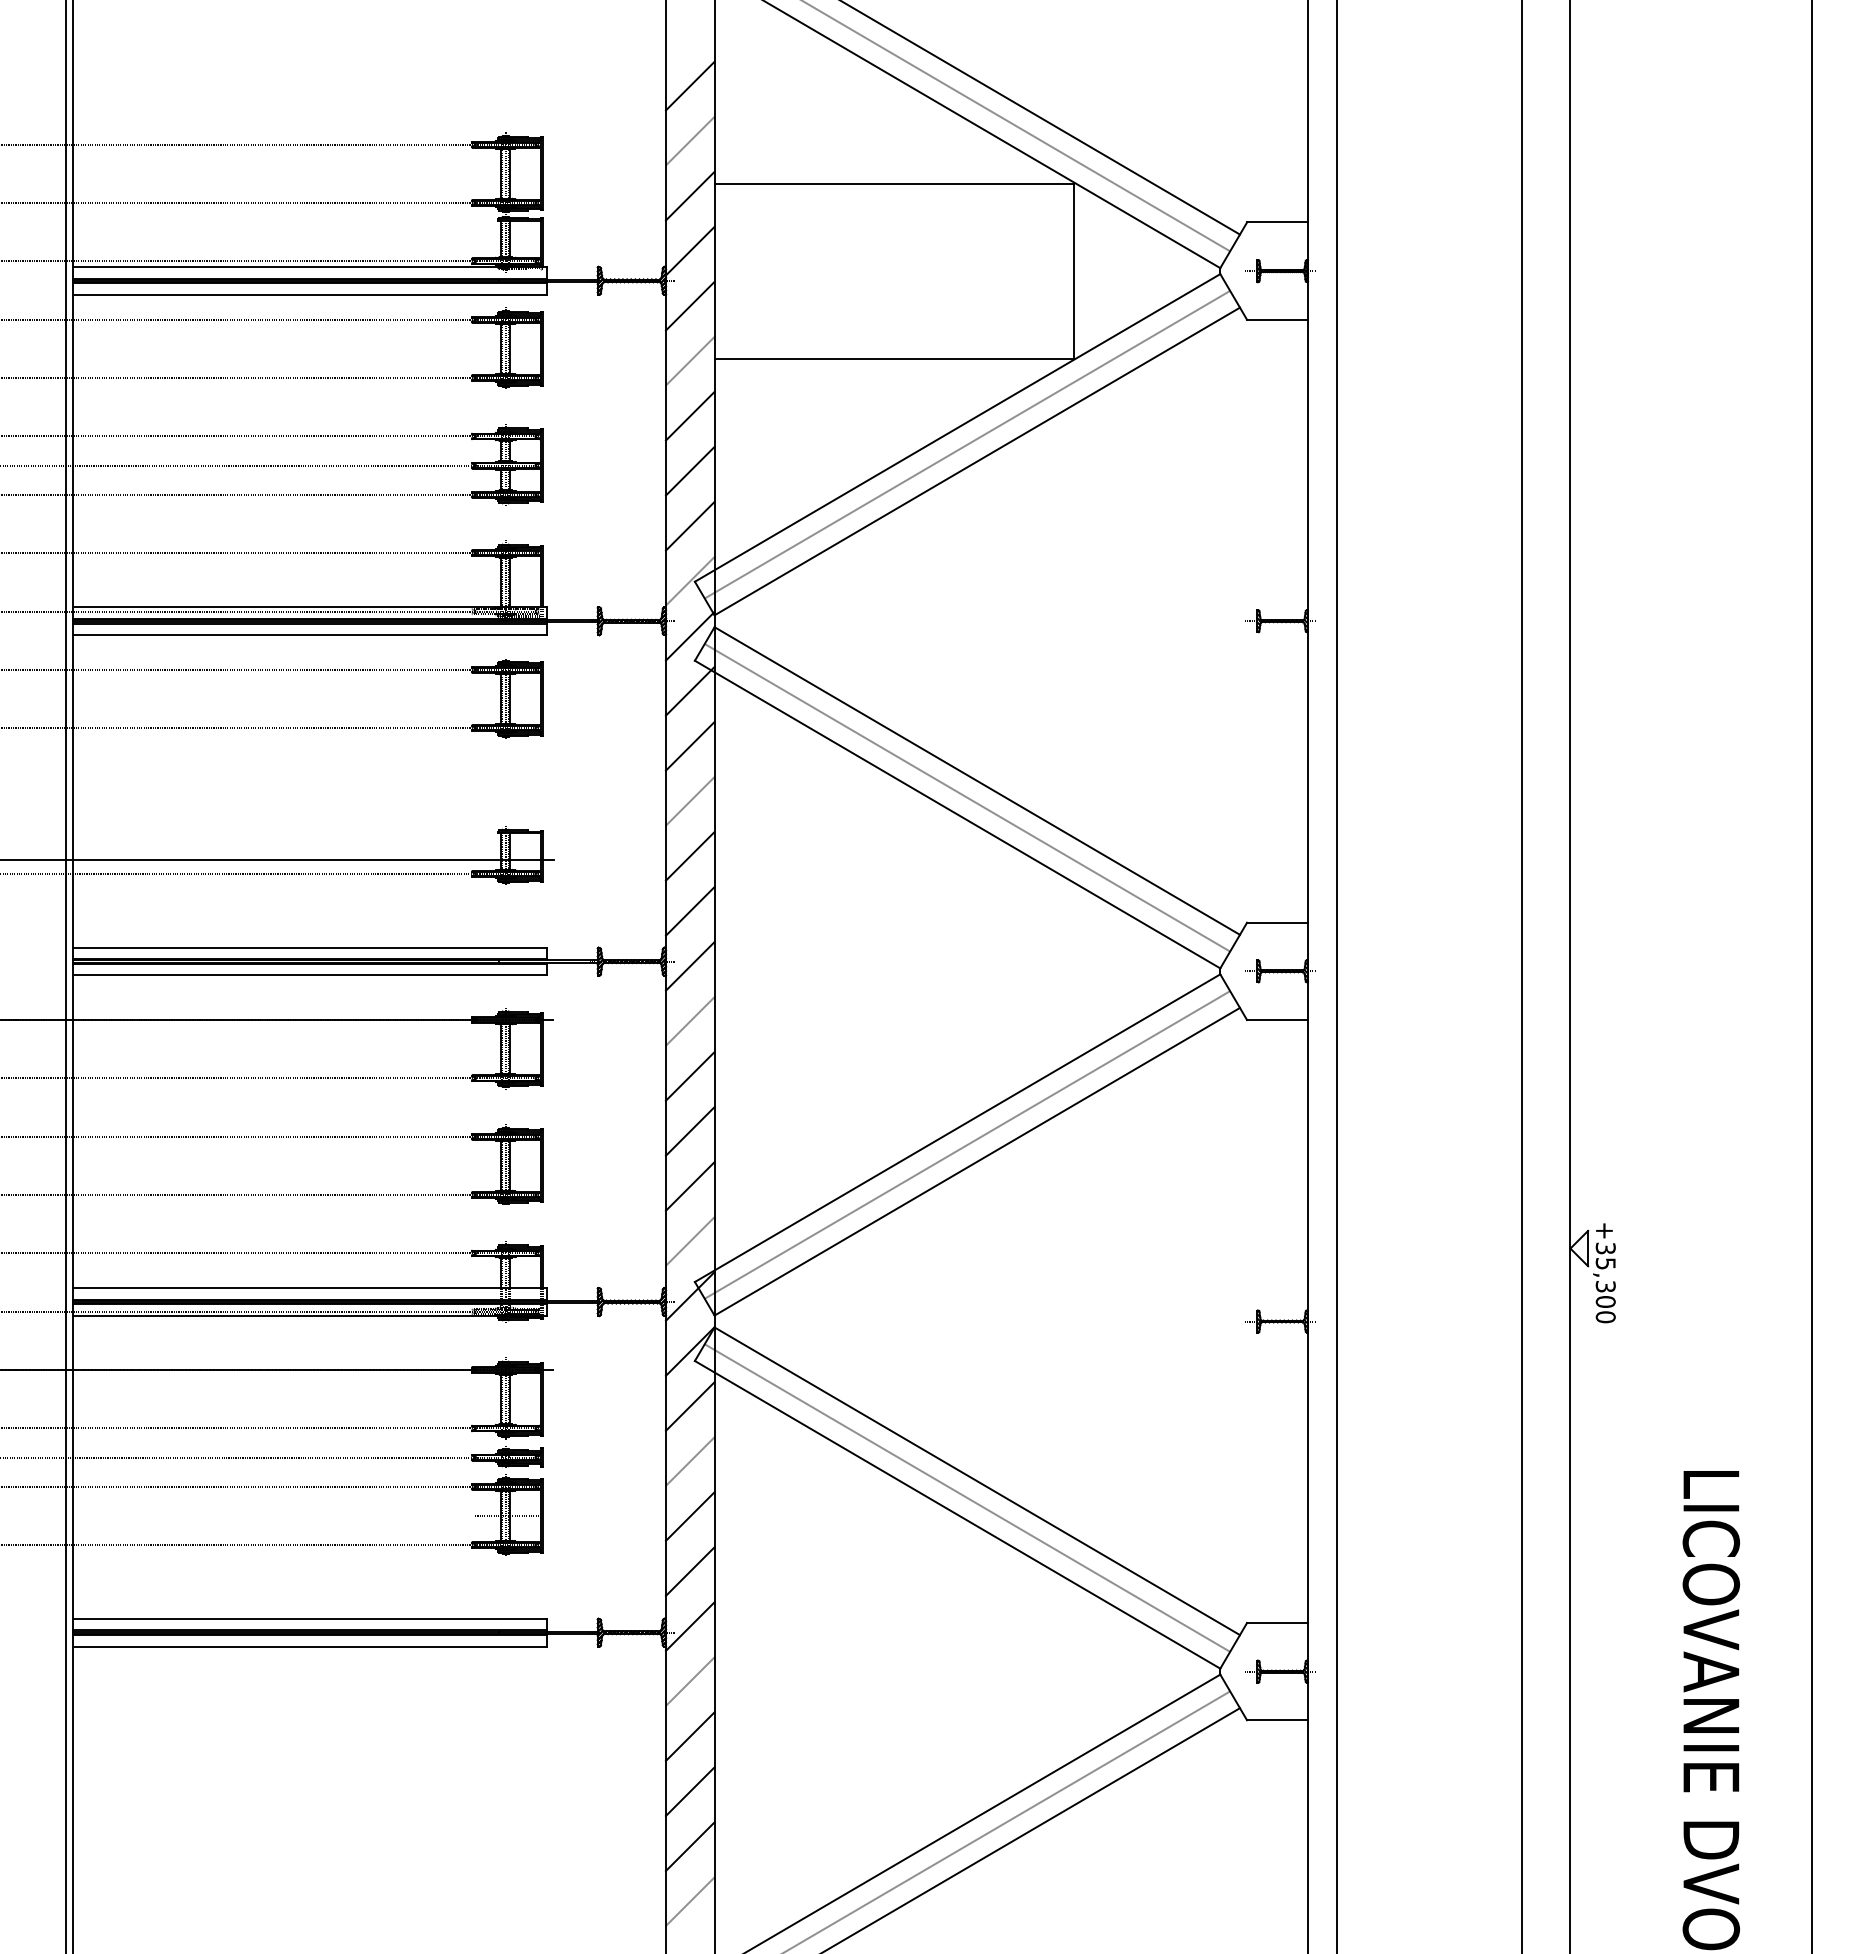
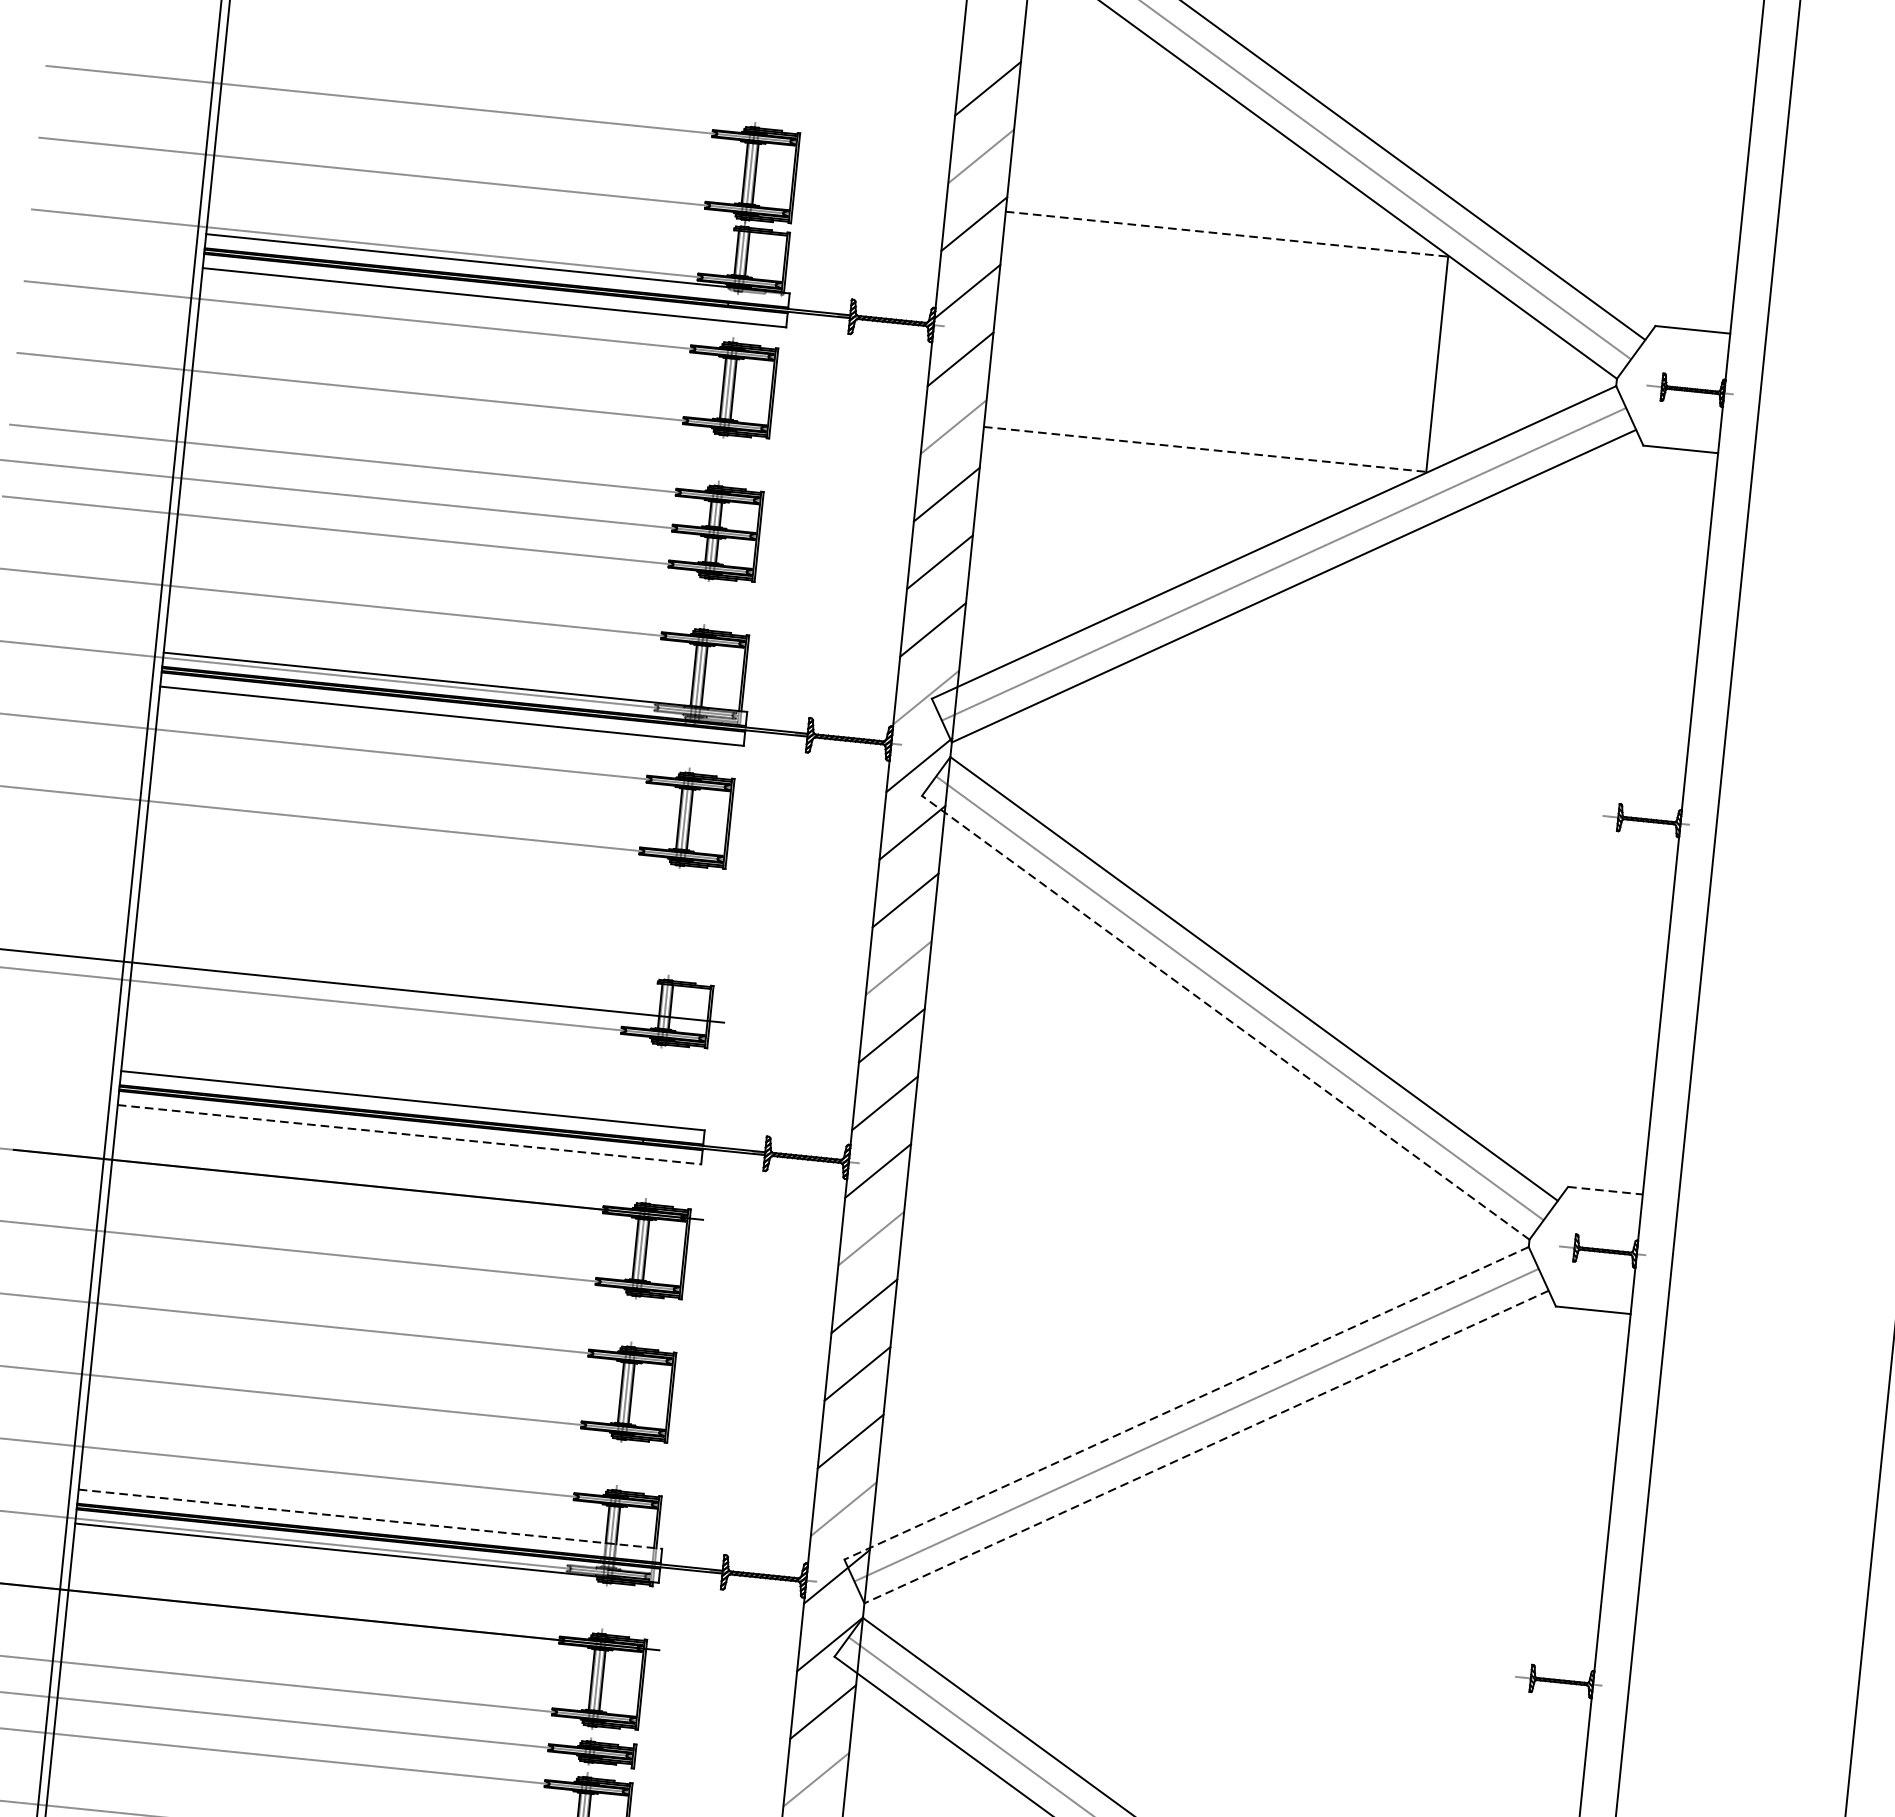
line: (894, 183) -> (1226, 234), solid -> dashed
line: (894, 358) -> (1205, 449), solid -> dashed
line: (957, 814) -> (1225, 1017), solid -> dashed
line: (1277, 922) -> (1605, 1190), solid -> dashed
line: (310, 975) -> (410, 1134), solid -> dashed
line: (957, 1128) -> (1186, 1403), solid -> dashed
line: (976, 1162) -> (1205, 1447), solid -> dashed
line: (310, 1288) -> (371, 1519), solid -> dashed

